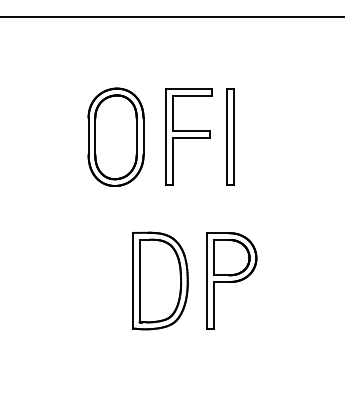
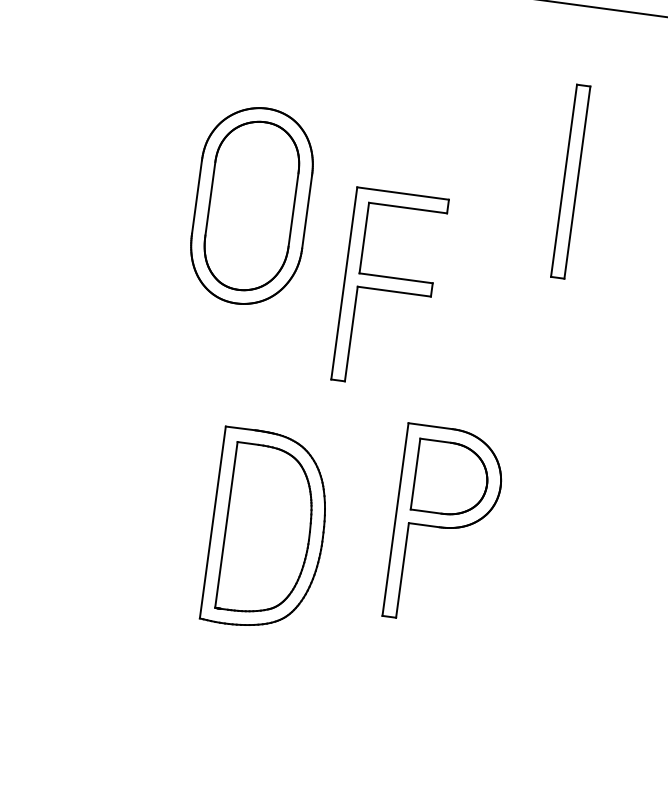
part: (188, 136) -> (388, 288), moved
part: (230, 136) -> (571, 180), moved
part: (160, 280) -> (268, 529), moved

